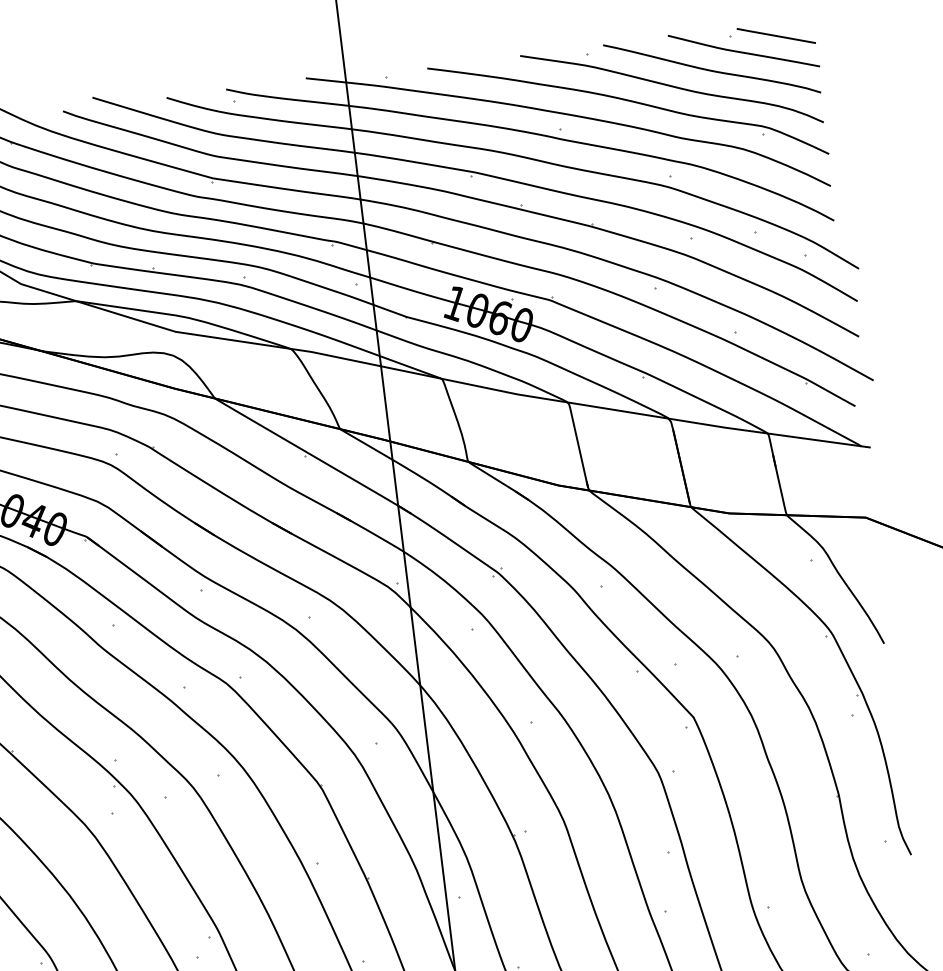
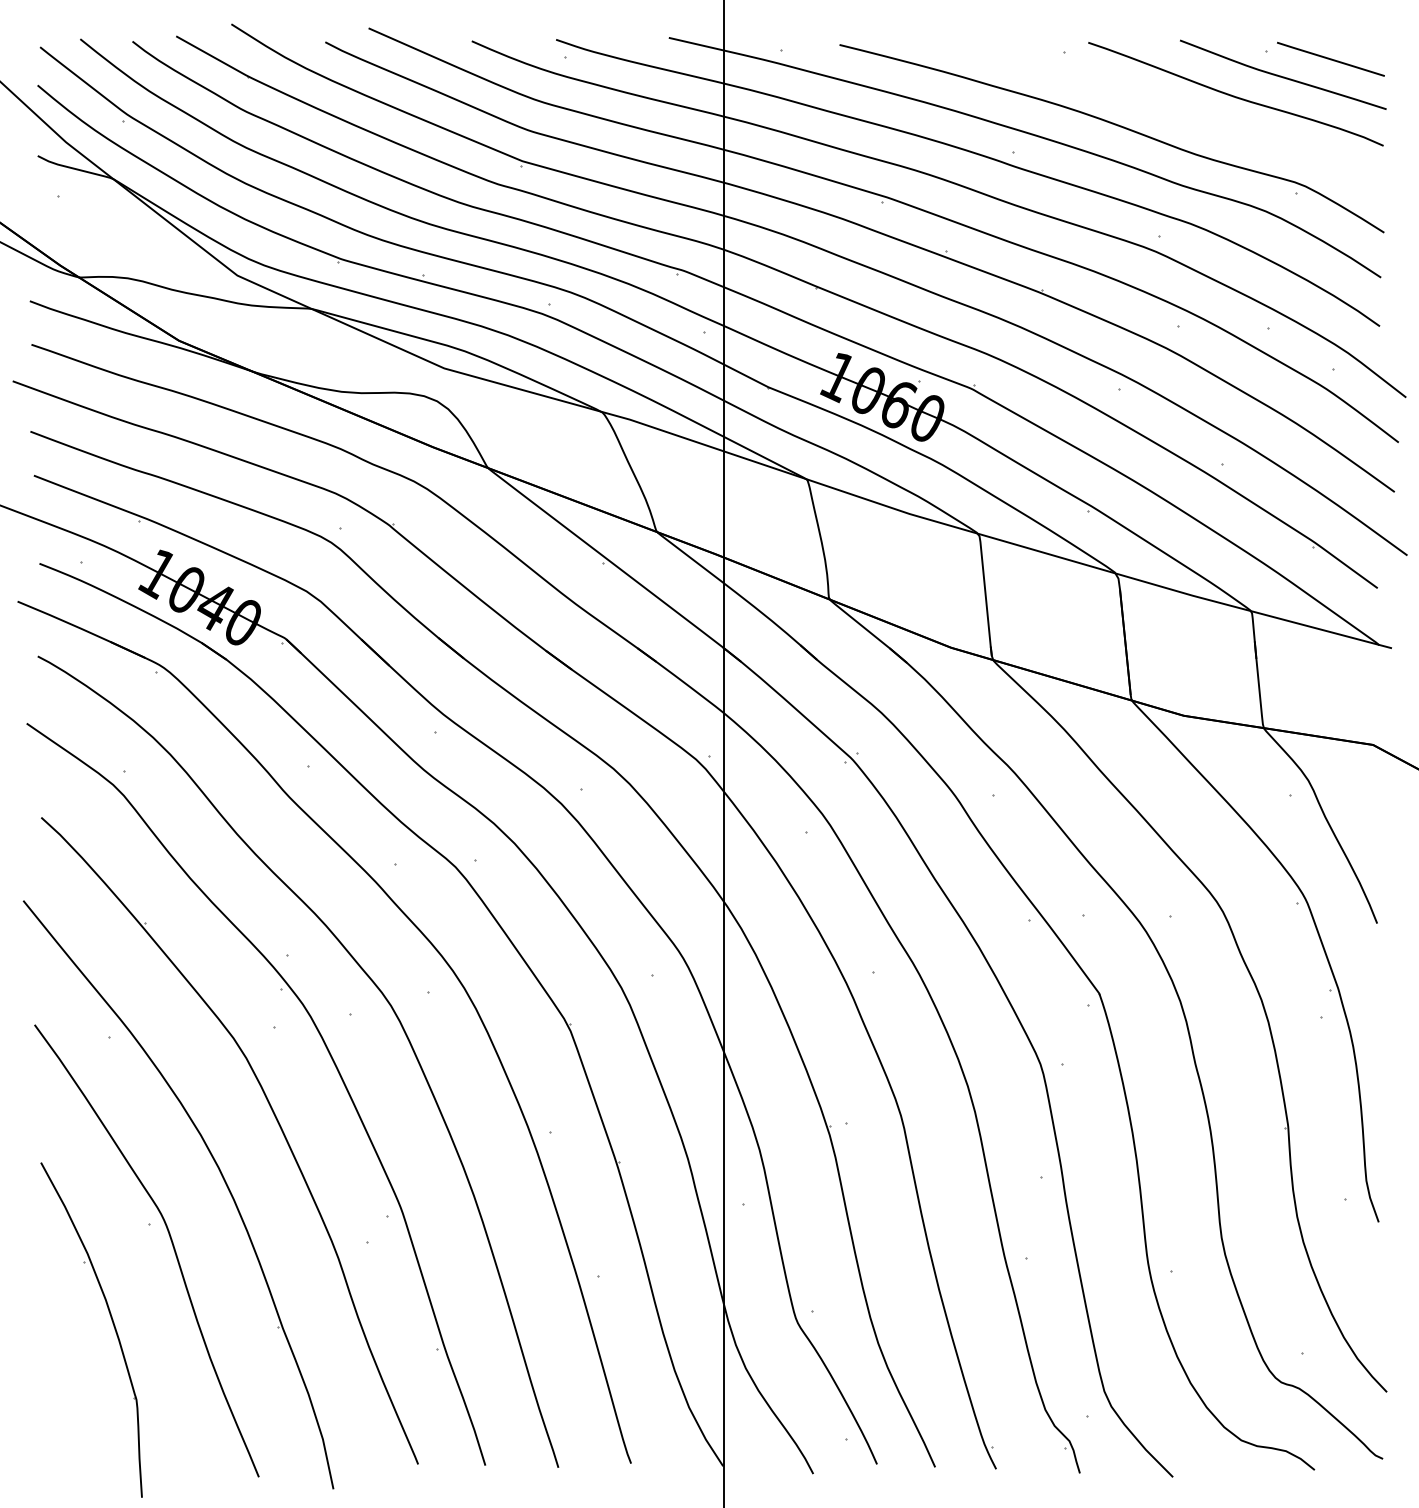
curve: (673, 87) -> (1178, 113), removed

